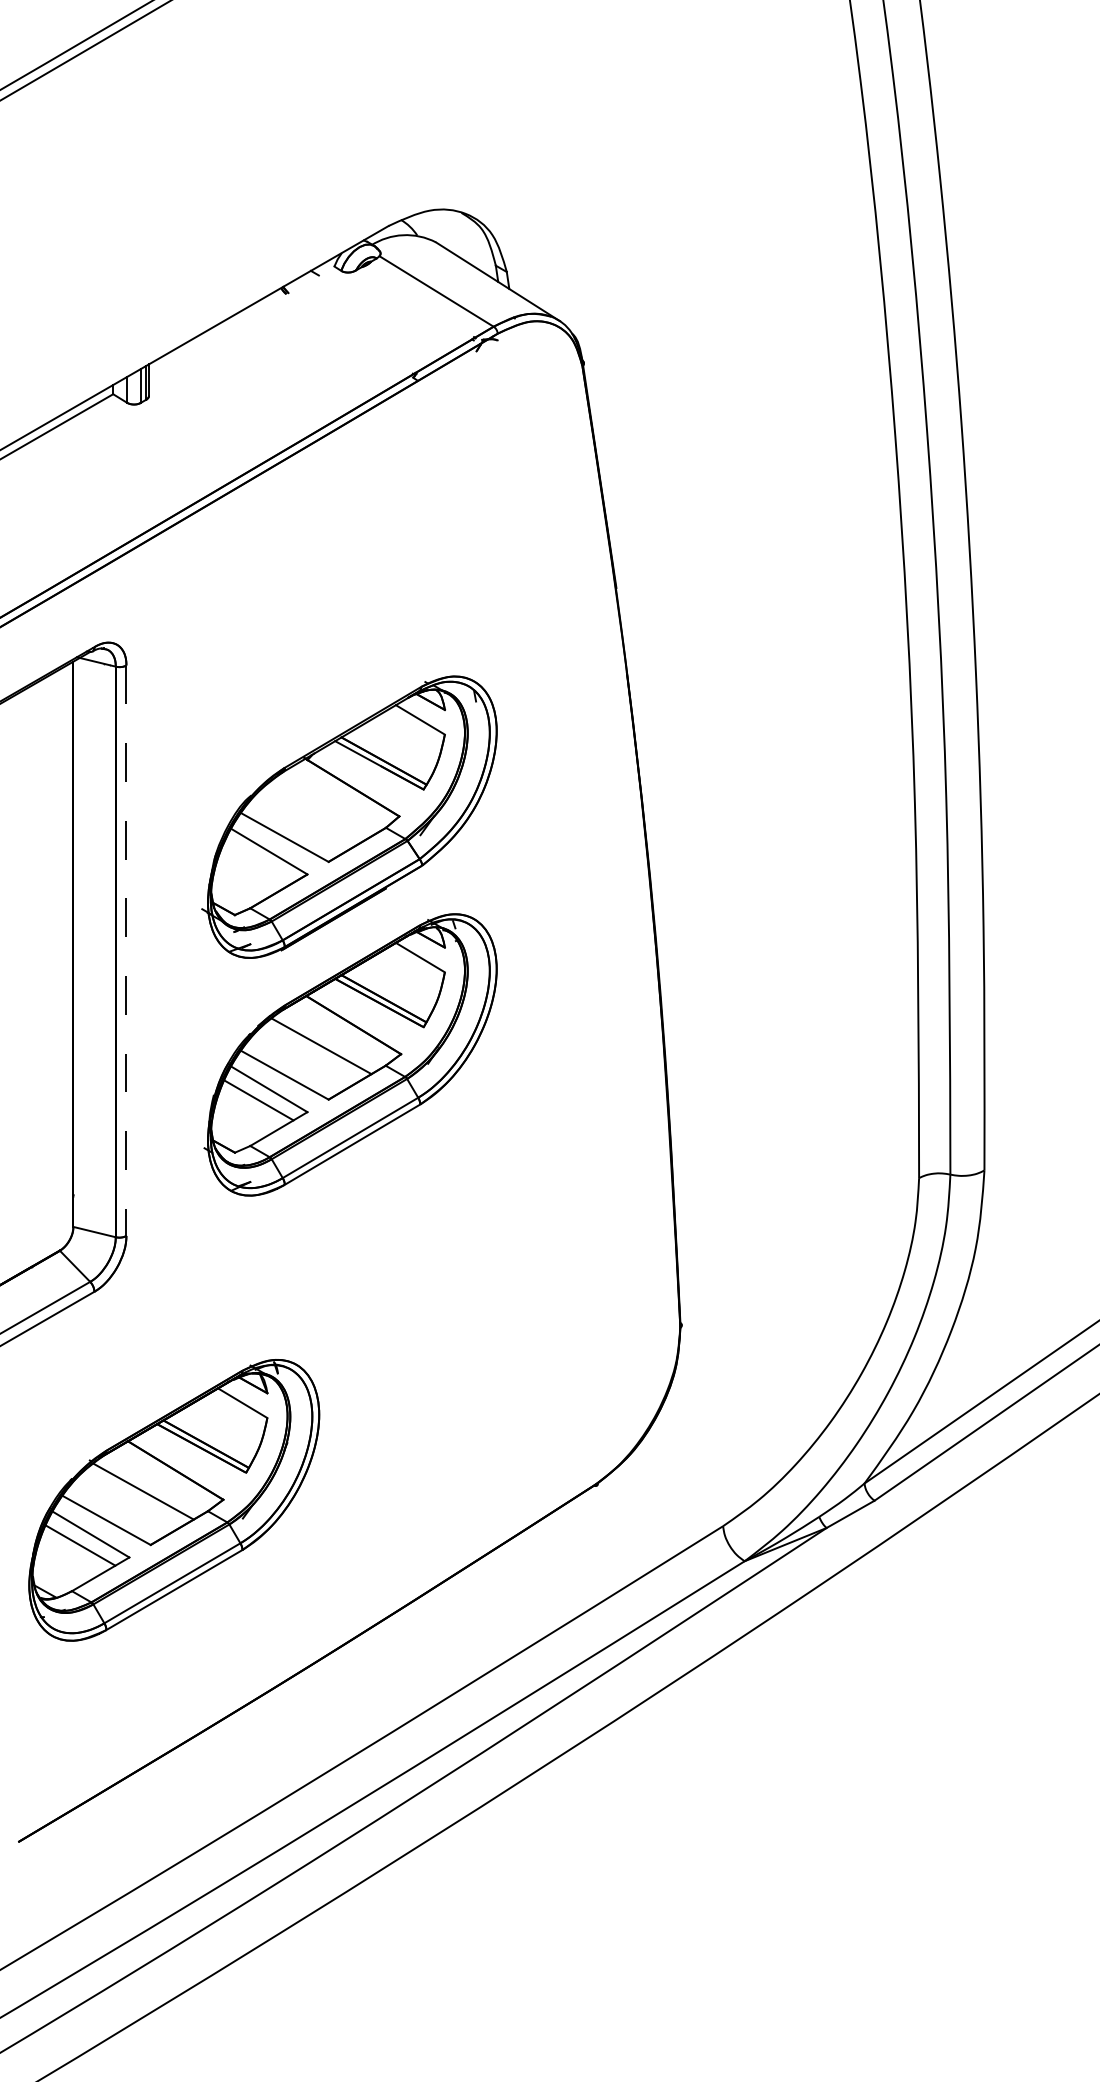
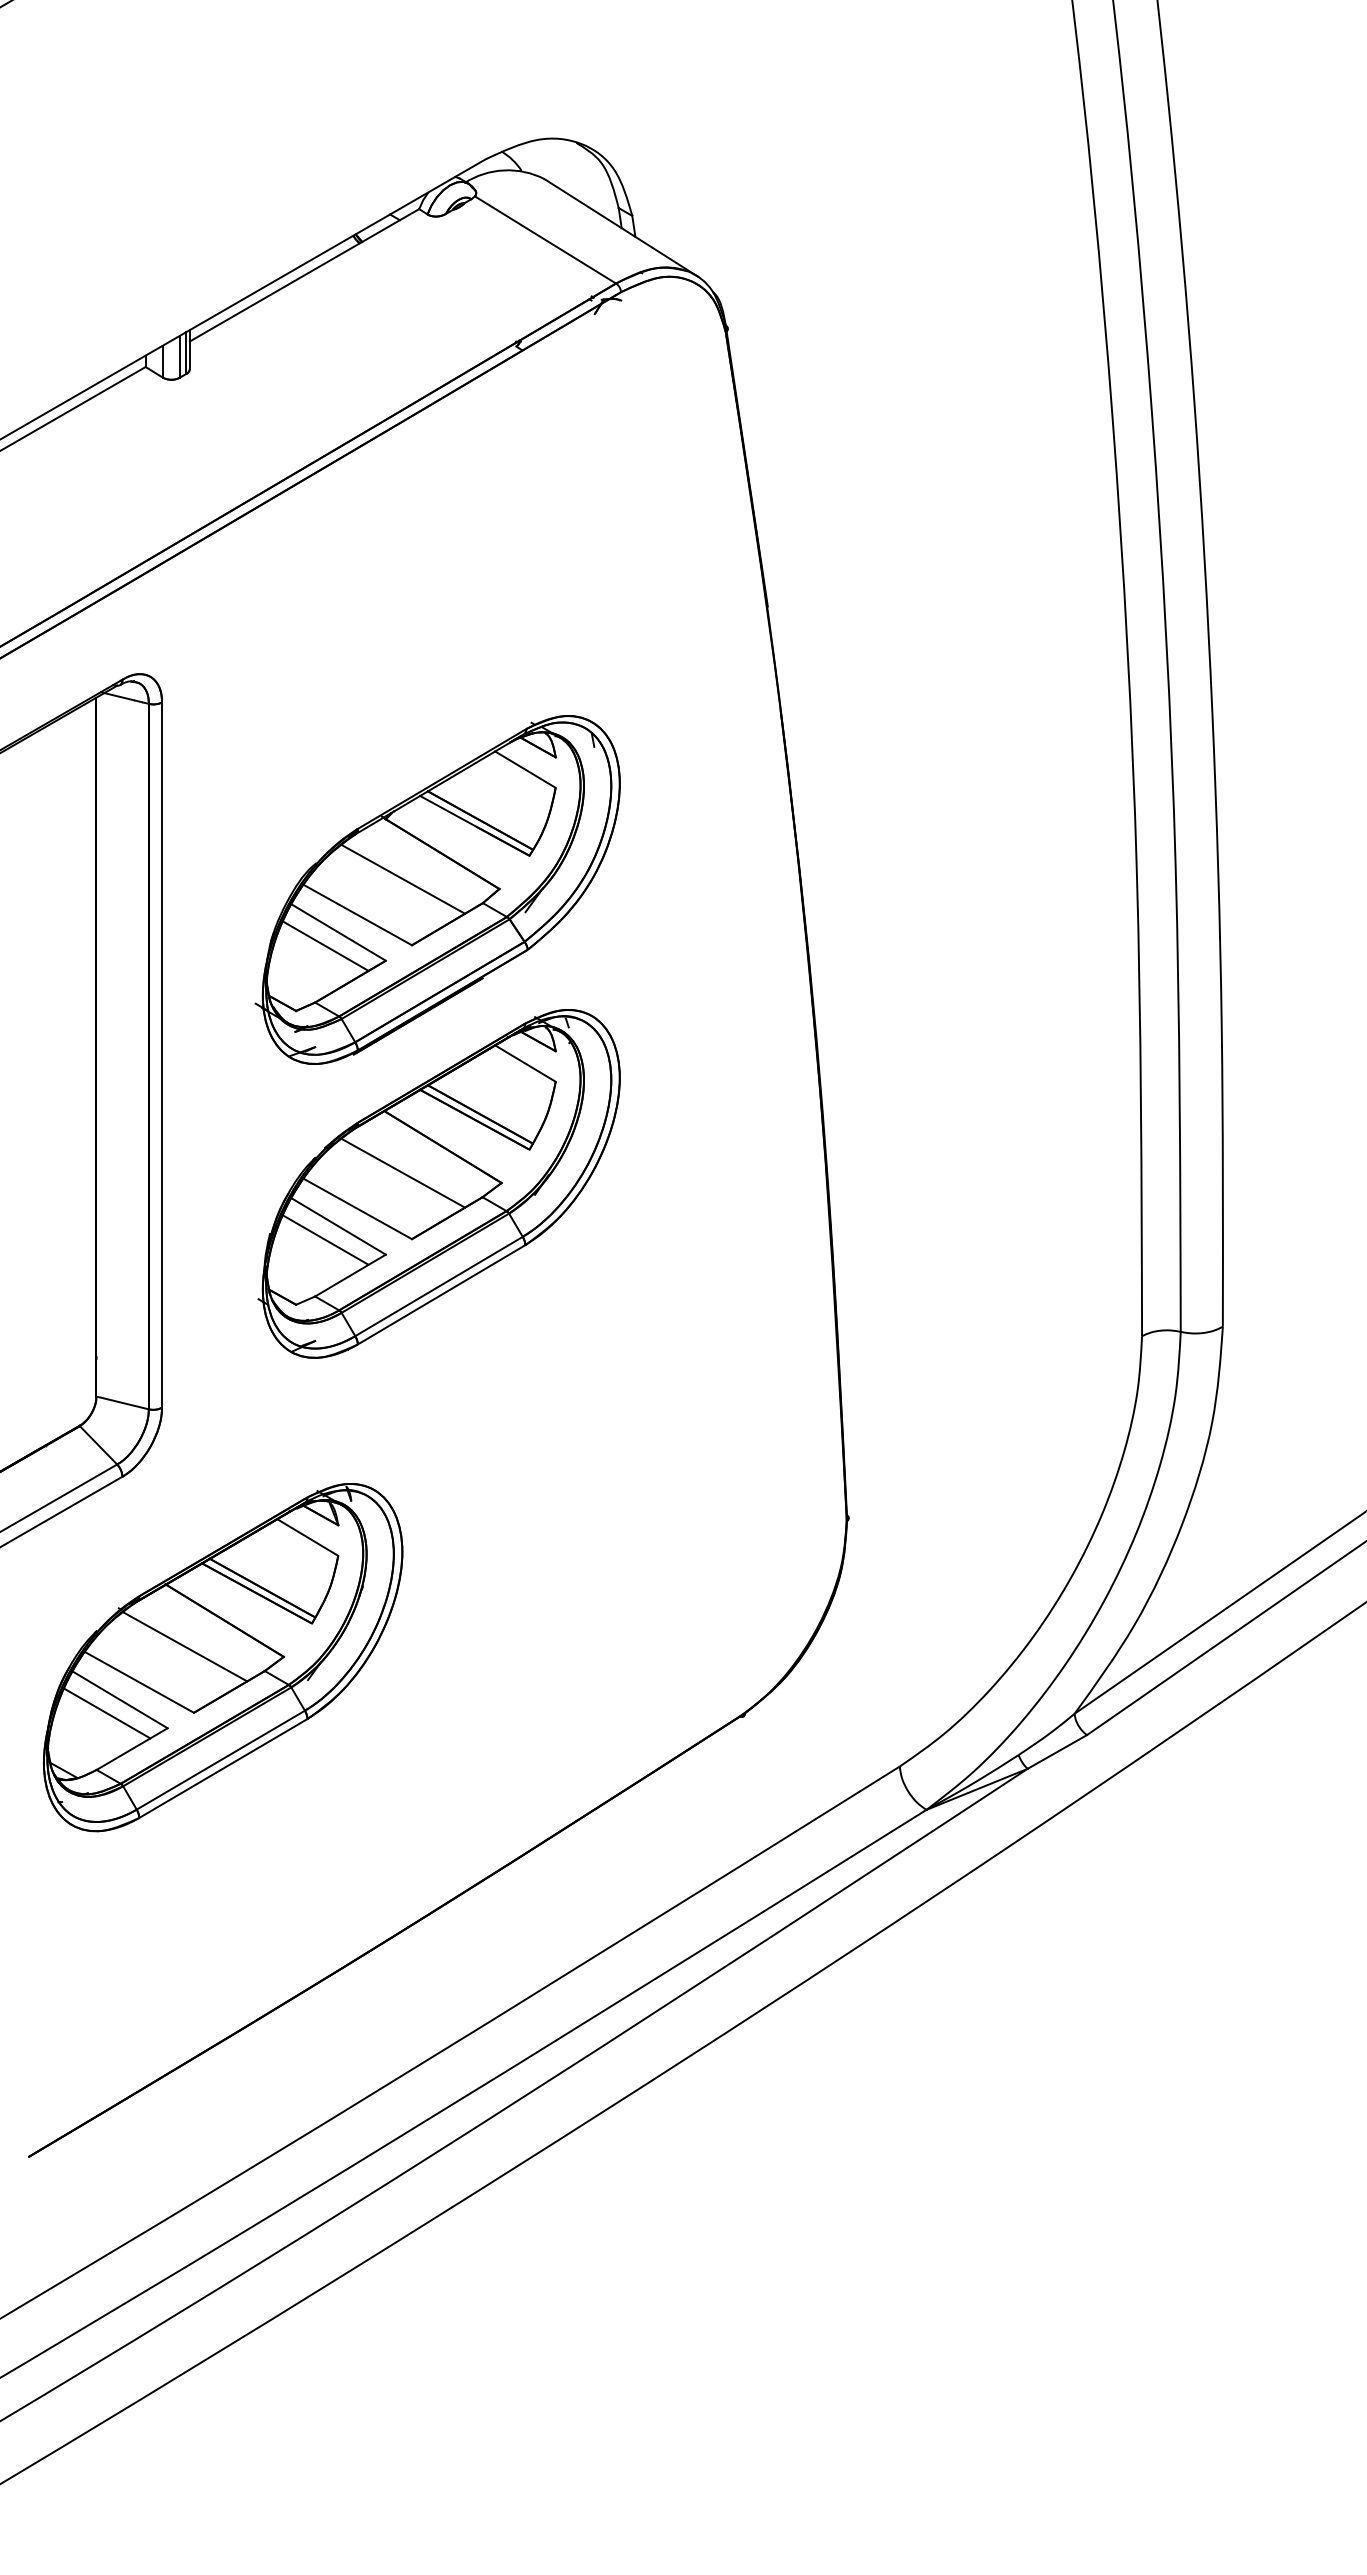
line: (241, 320) -> (304, 275), added
line: (321, 808) -> (403, 879), added
line: (258, 862) -> (325, 945), added
line: (126, 951) -> (161, 1055), dashed -> solid
part: (174, 1500) -> (223, 1657), moved

